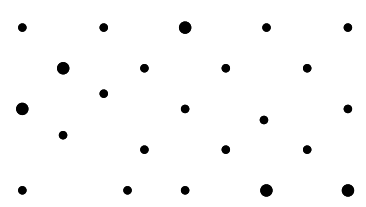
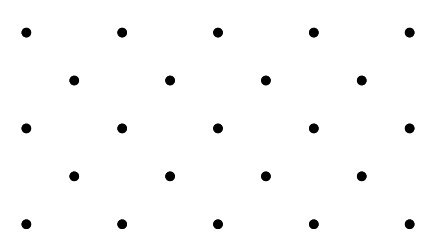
part: (184, 27) -> (217, 32), size x0.62
part: (62, 68) -> (73, 80), size x0.62
part: (103, 93) -> (121, 128), moved
part: (22, 109) -> (26, 128), size x0.62
part: (263, 120) -> (313, 128), moved
part: (62, 135) -> (73, 176), moved
part: (126, 189) -> (121, 223), moved
part: (266, 189) -> (313, 223), size x0.62
part: (347, 189) -> (409, 223), size x0.62

